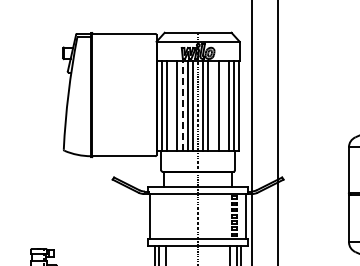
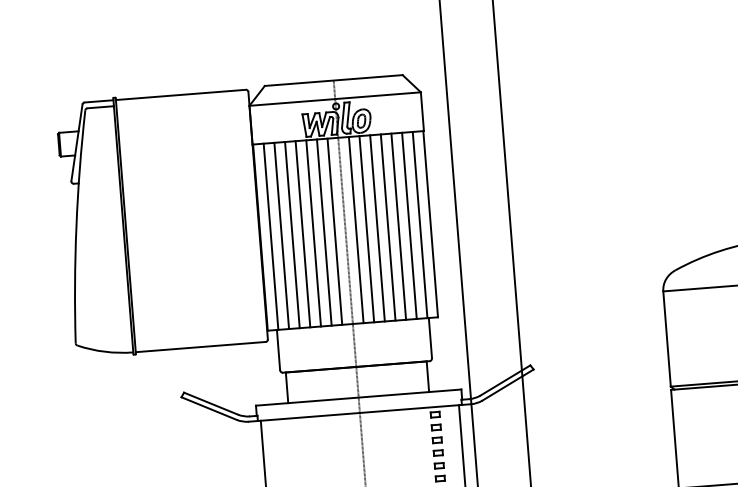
line: (172, 105) -> (292, 234), added
line: (182, 105) -> (313, 233), dashed -> solid
line: (213, 105) -> (377, 227), added
line: (223, 105) -> (397, 226), added

